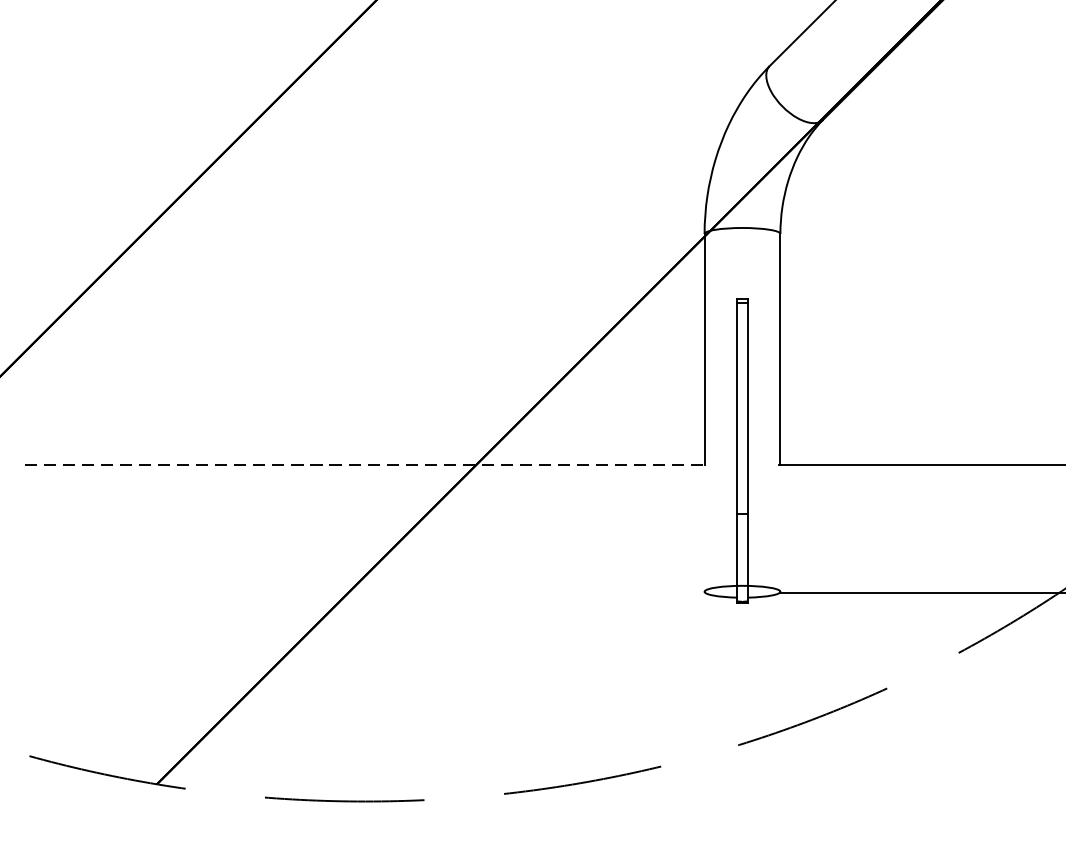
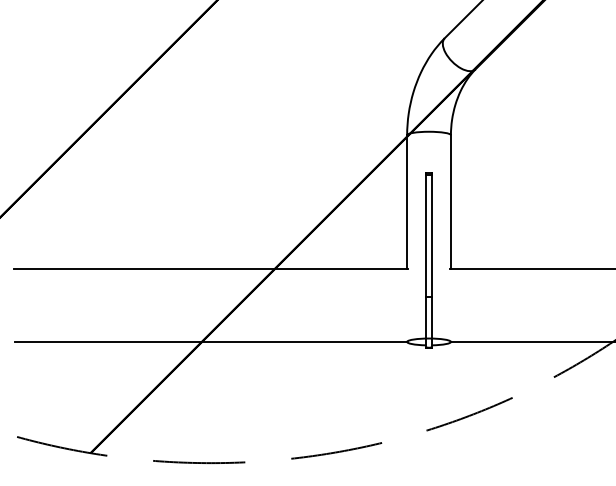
line: (365, 464) -> (211, 268), dashed -> solid
line: (364, 592) -> (210, 342), added

